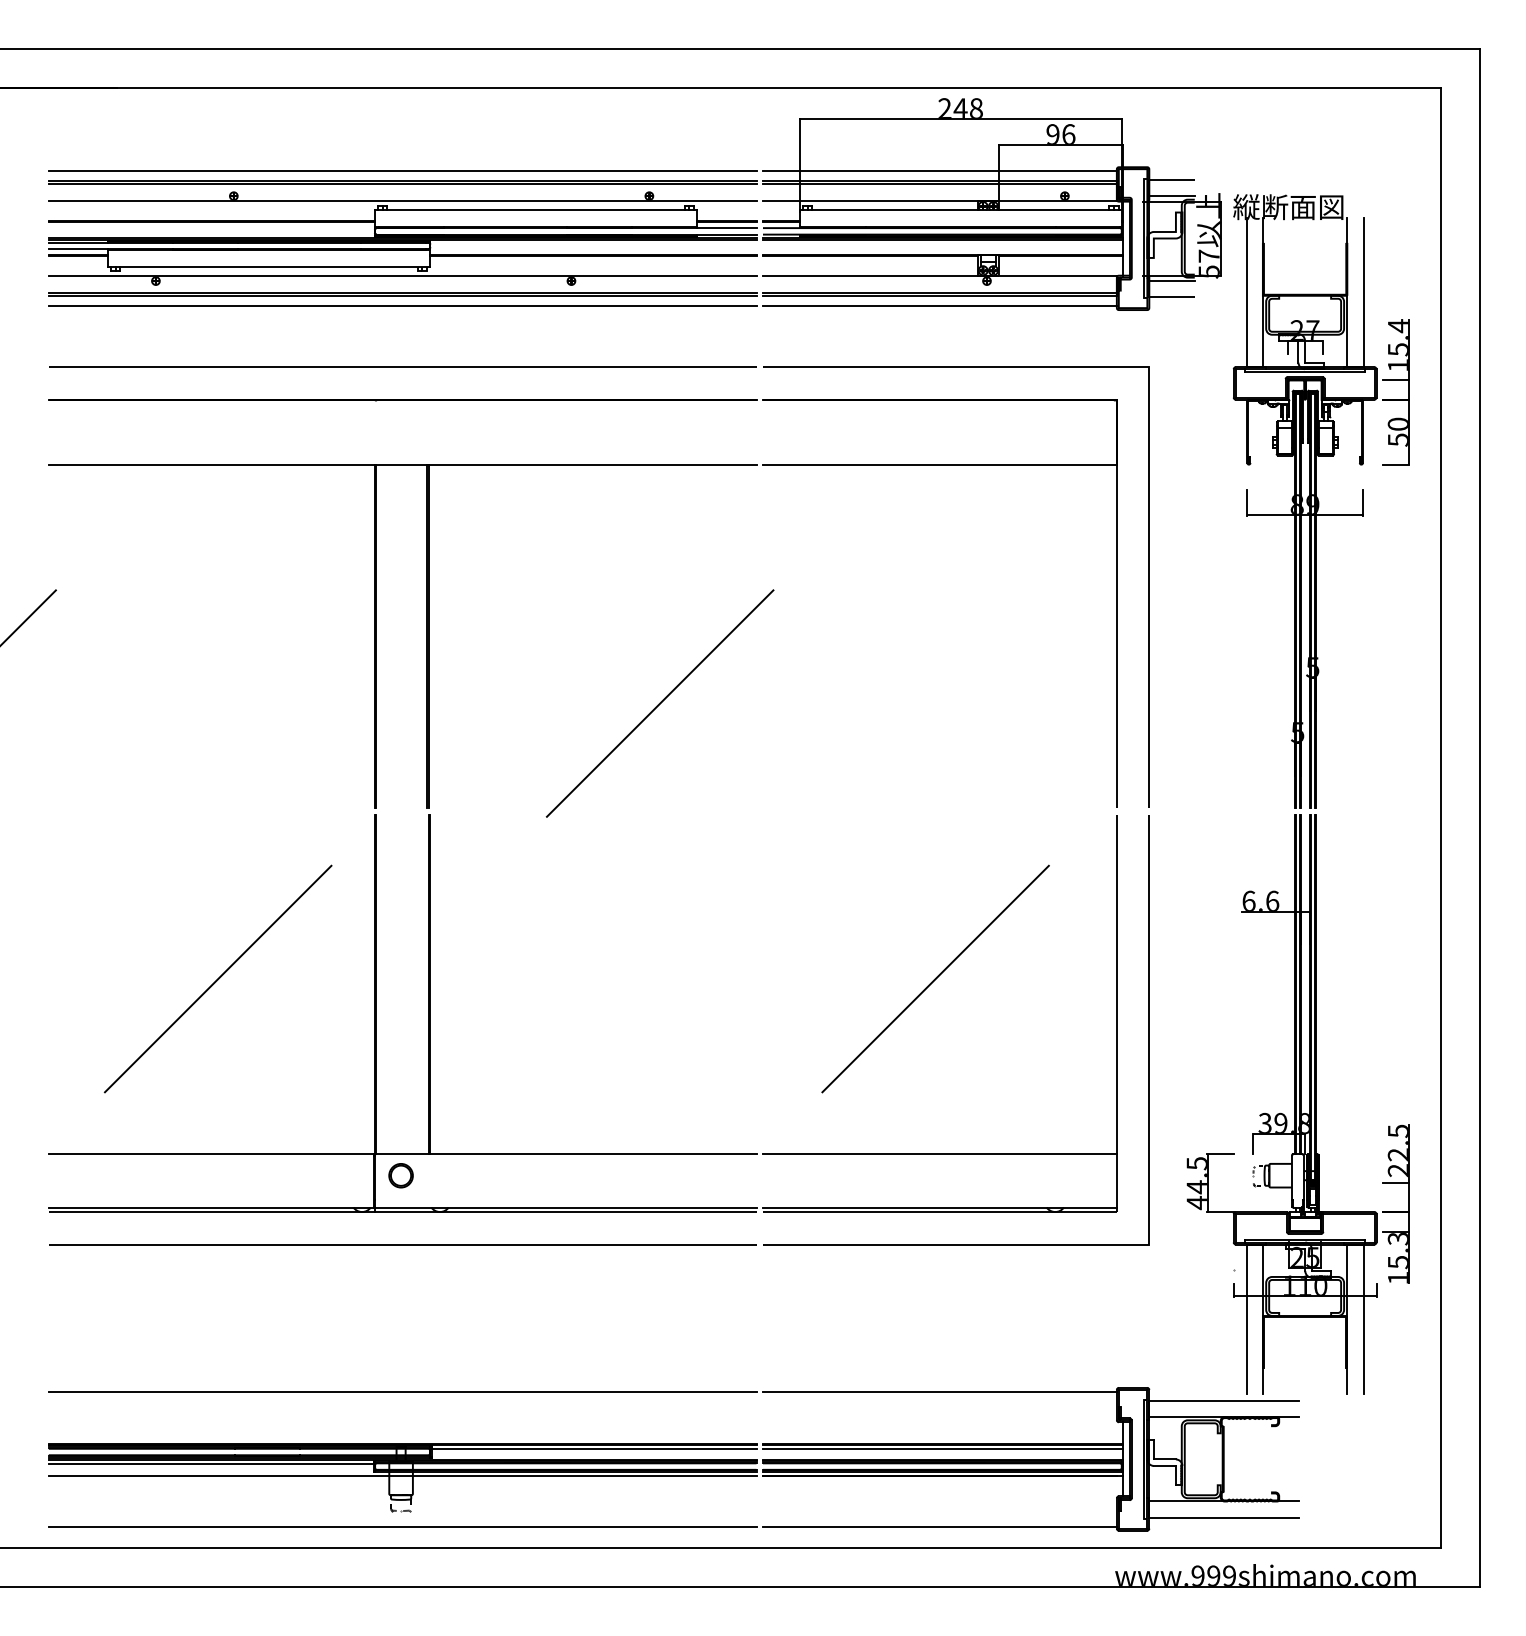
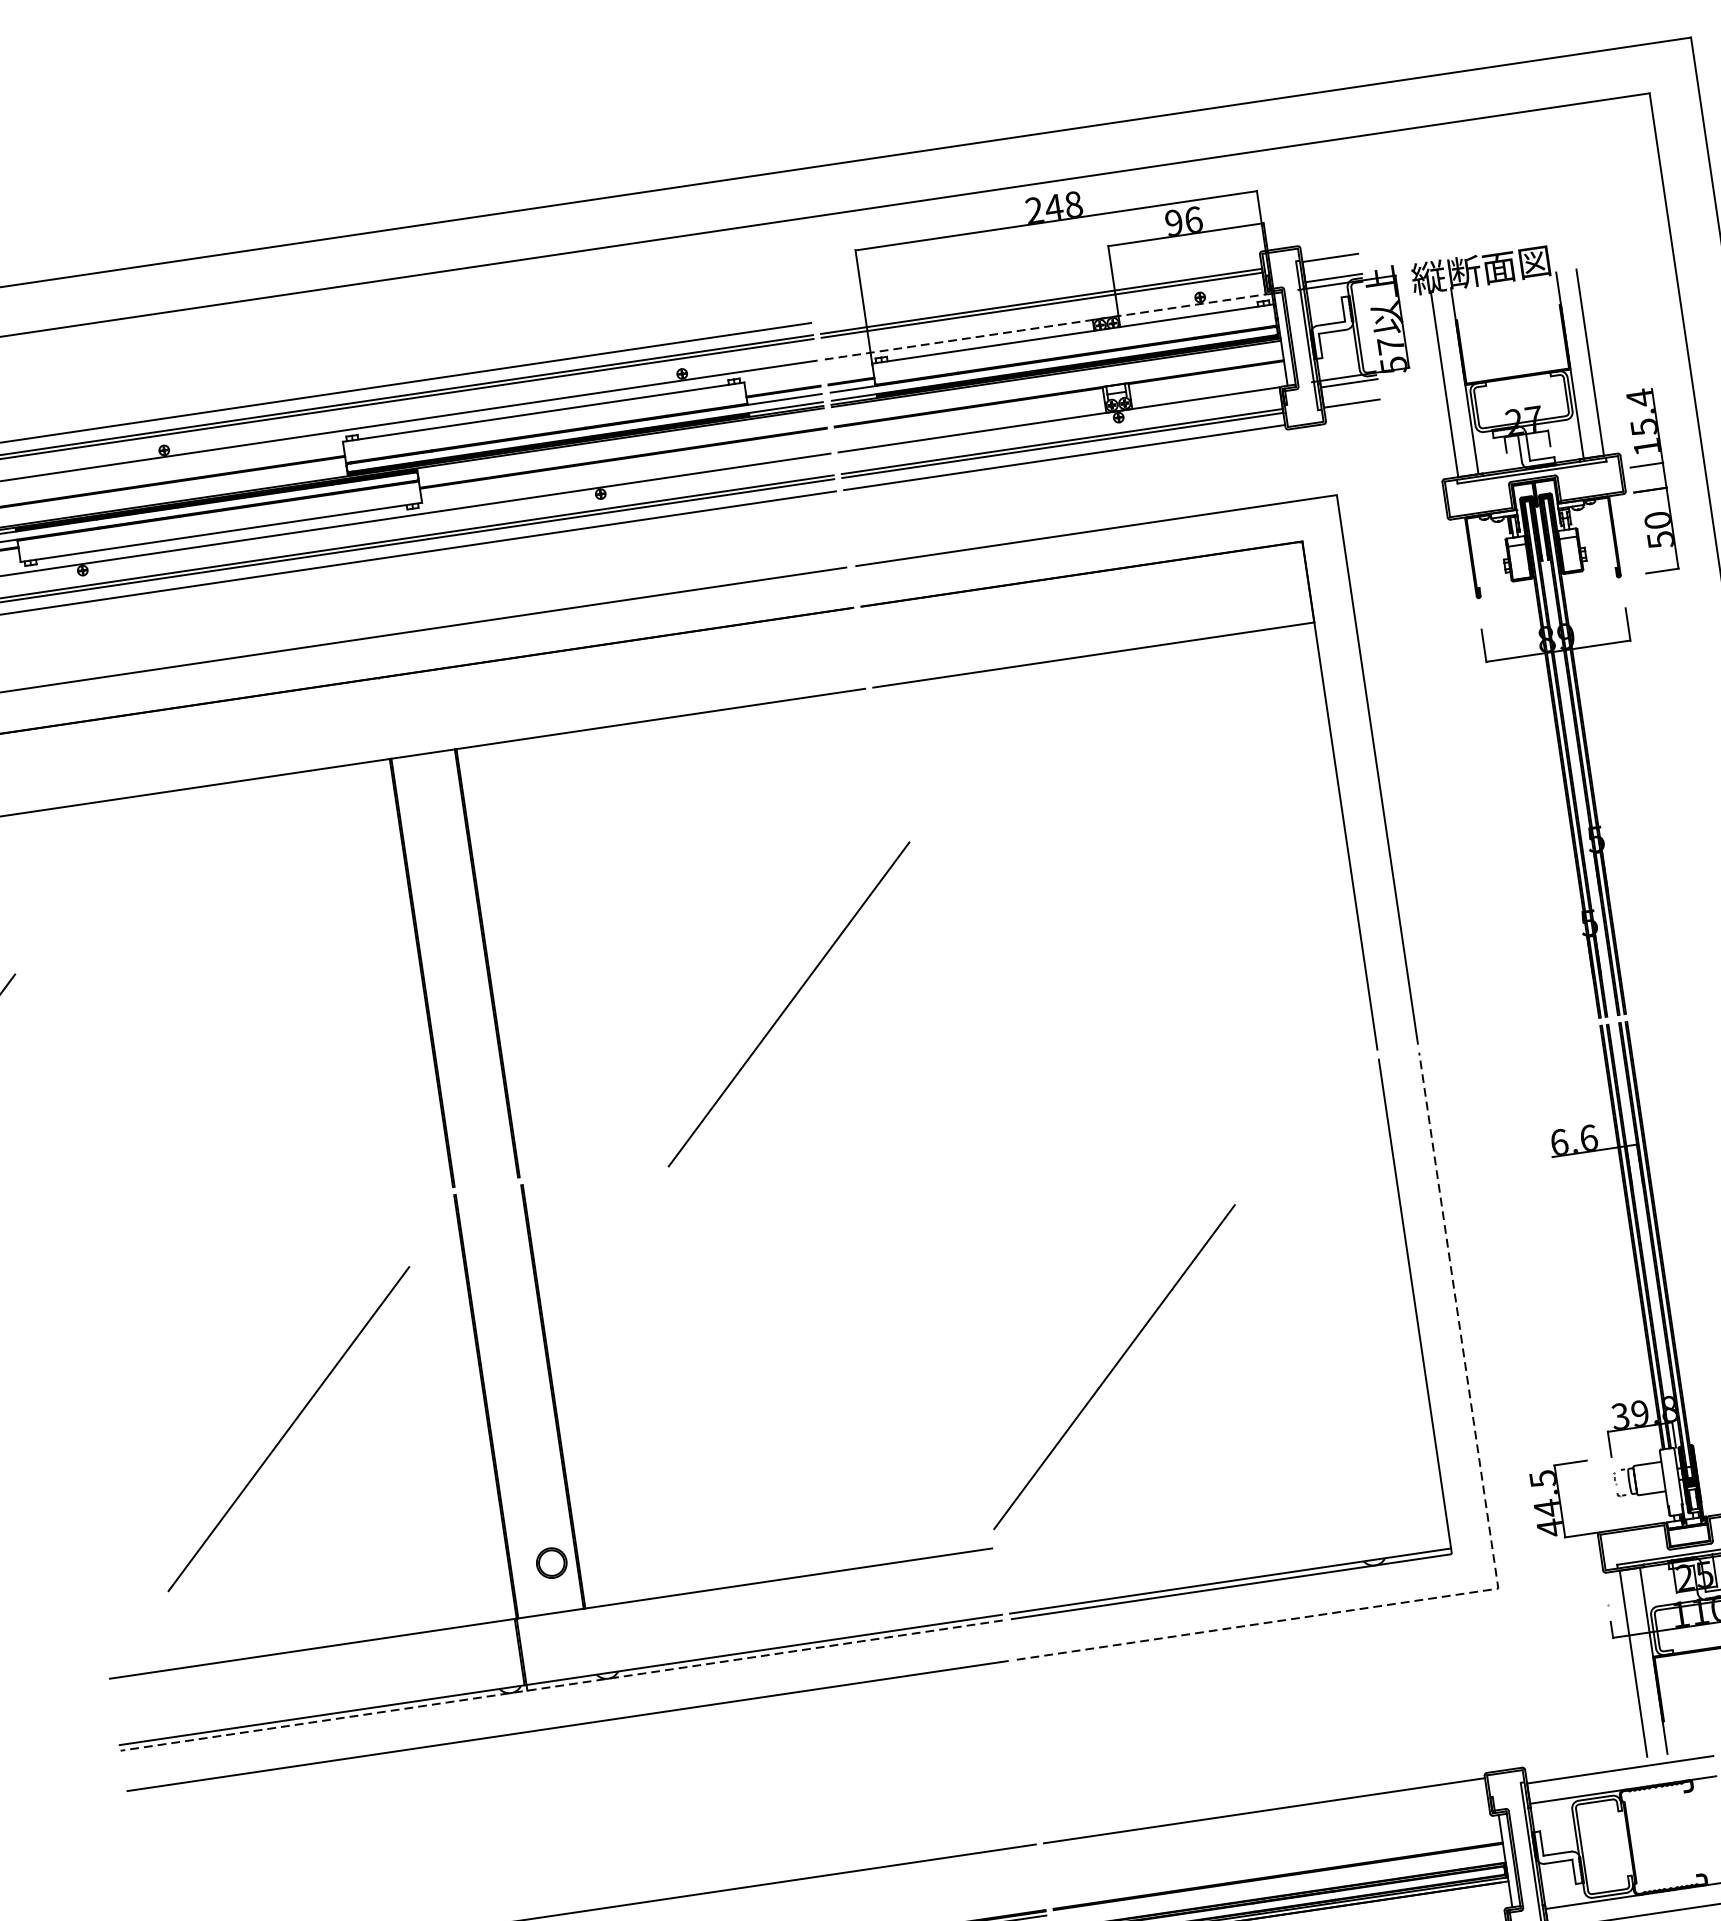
line: (939, 171) -> (1039, 289), removed
line: (939, 201) -> (1044, 327), solid -> dashed
line: (935, 978) -> (1114, 1366), moved
line: (939, 1154) -> (1220, 1515), removed
part: (400, 1175) -> (551, 1562), moved
line: (402, 1212) -> (561, 1686), solid -> dashed
line: (1149, 1223) -> (1494, 1562), solid -> dashed
line: (943, 1448) -> (1279, 1880), removed

